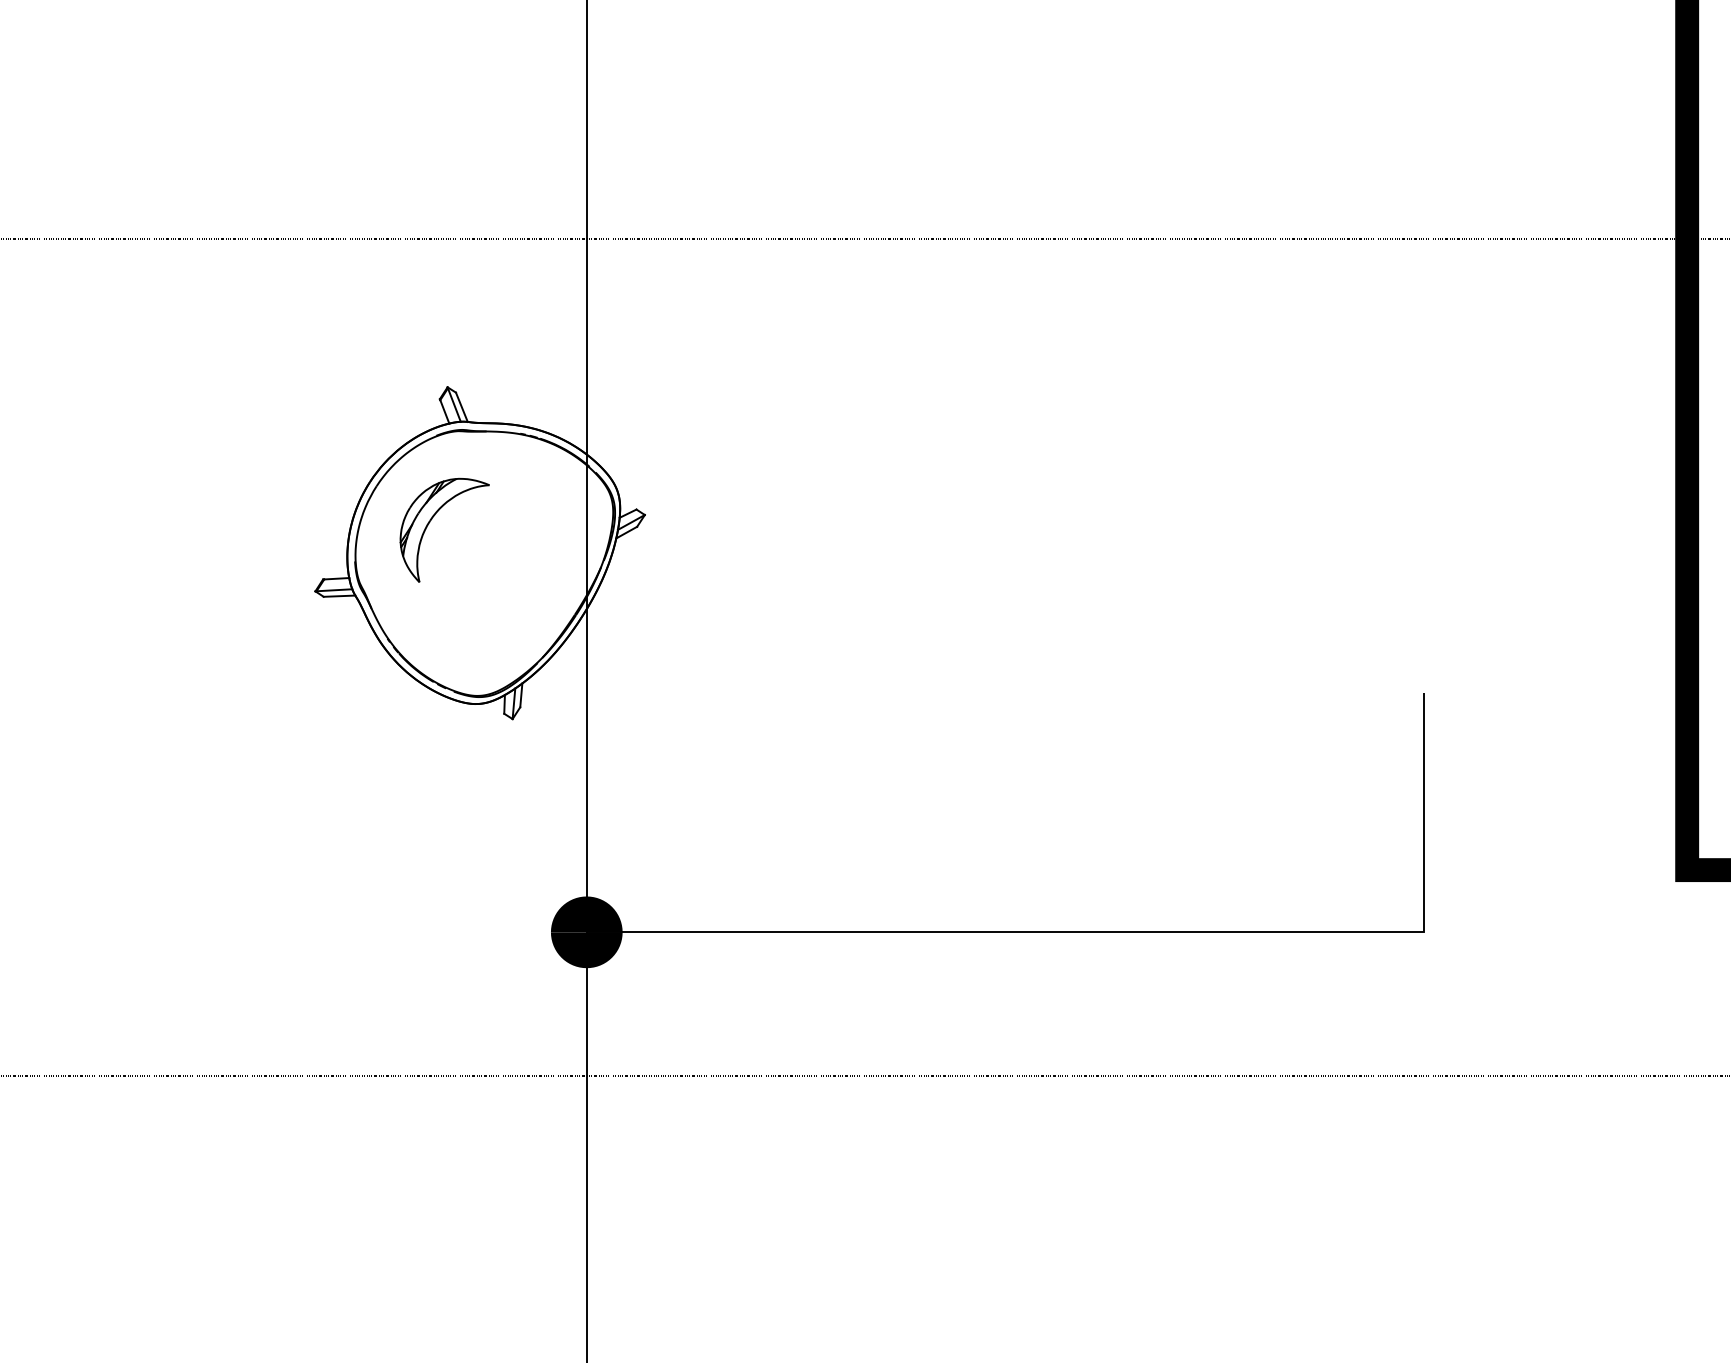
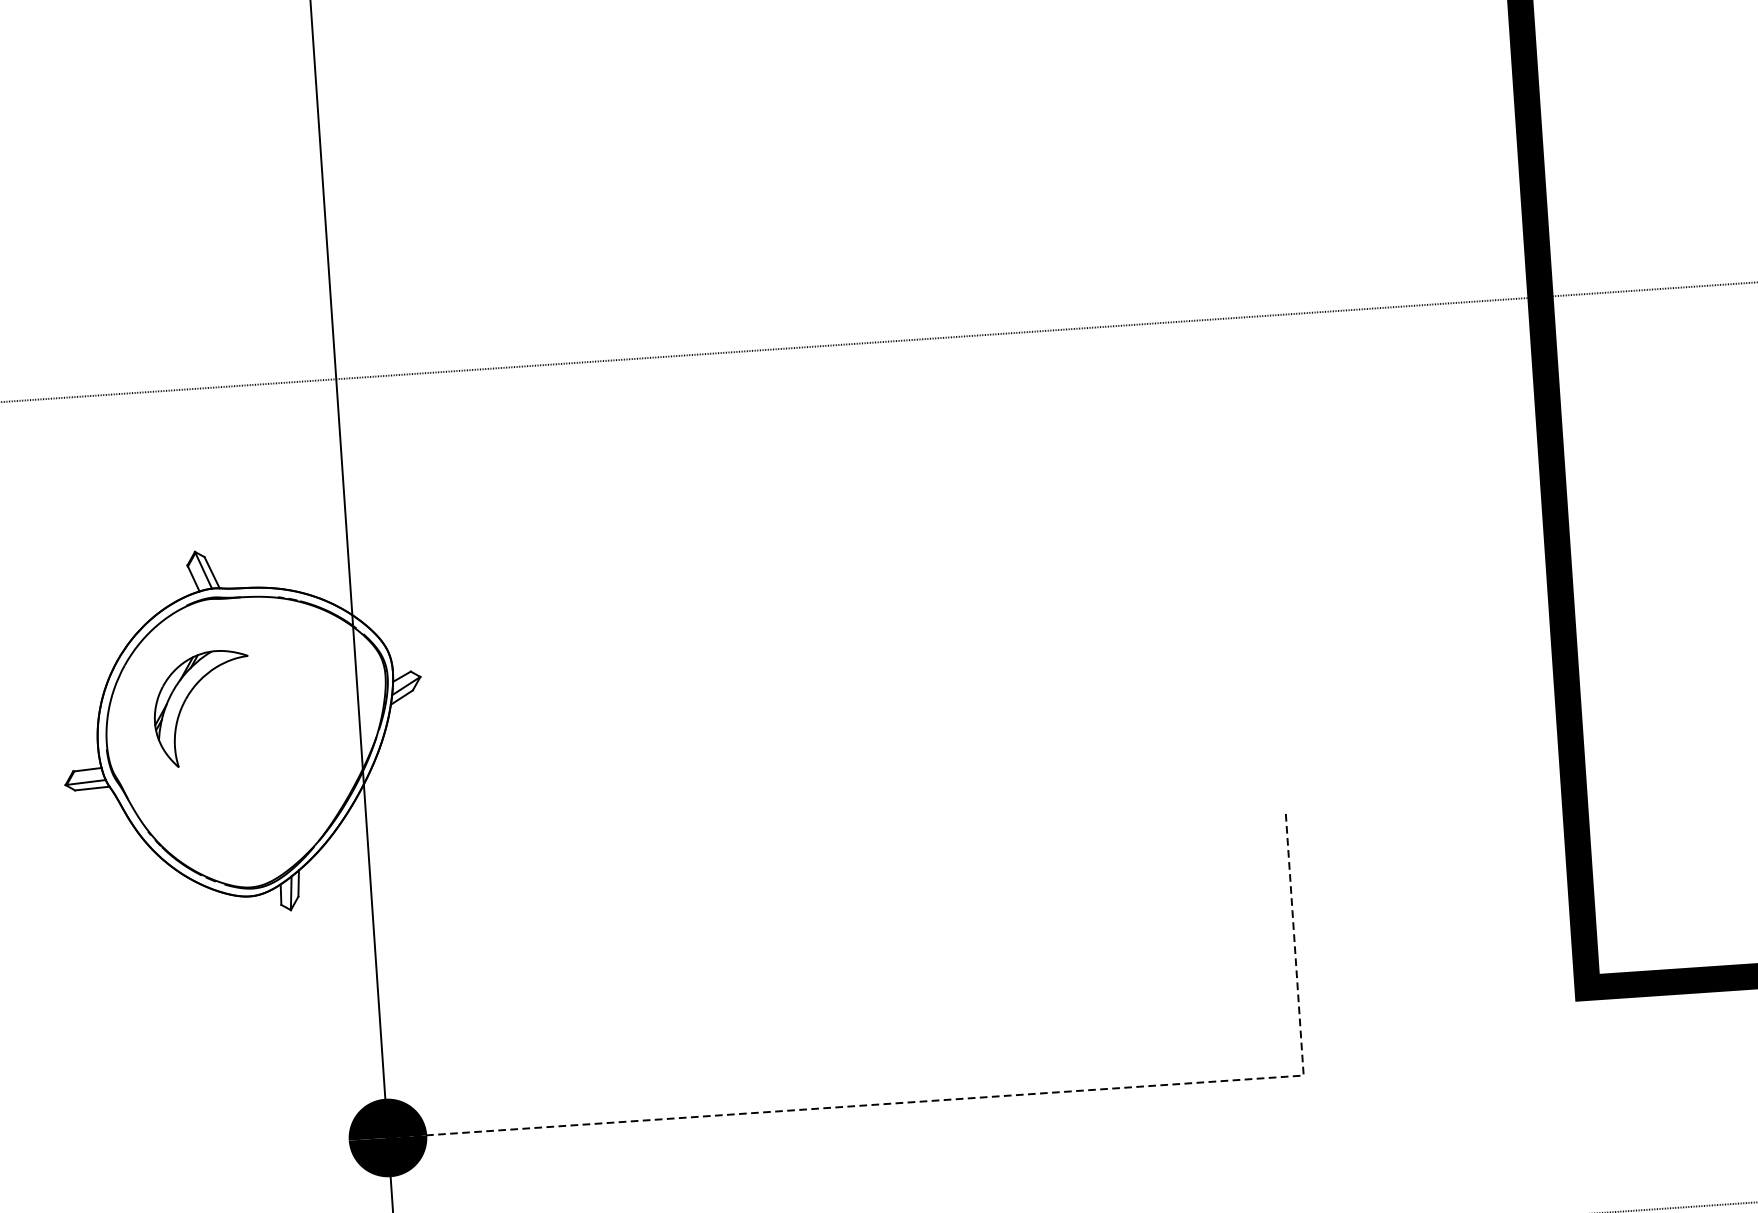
line: (1125, 932) -> (977, 1097), solid -> dashed

